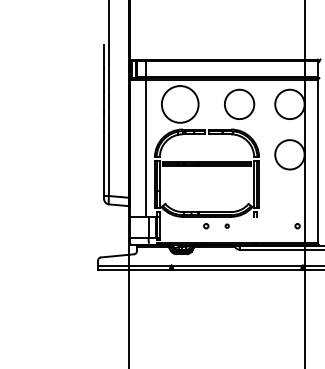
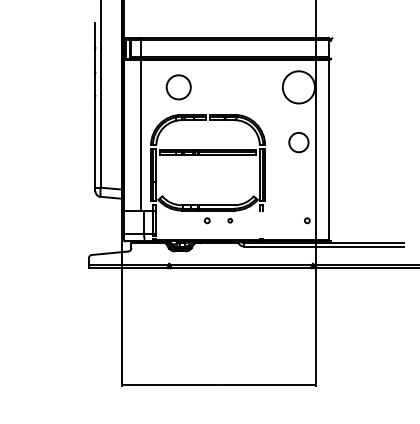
circle: (179, 104) -> (178, 87), size x0.6
circle: (239, 104) -> (243, 87), removed
circle: (289, 154) -> (298, 142), size x0.6

